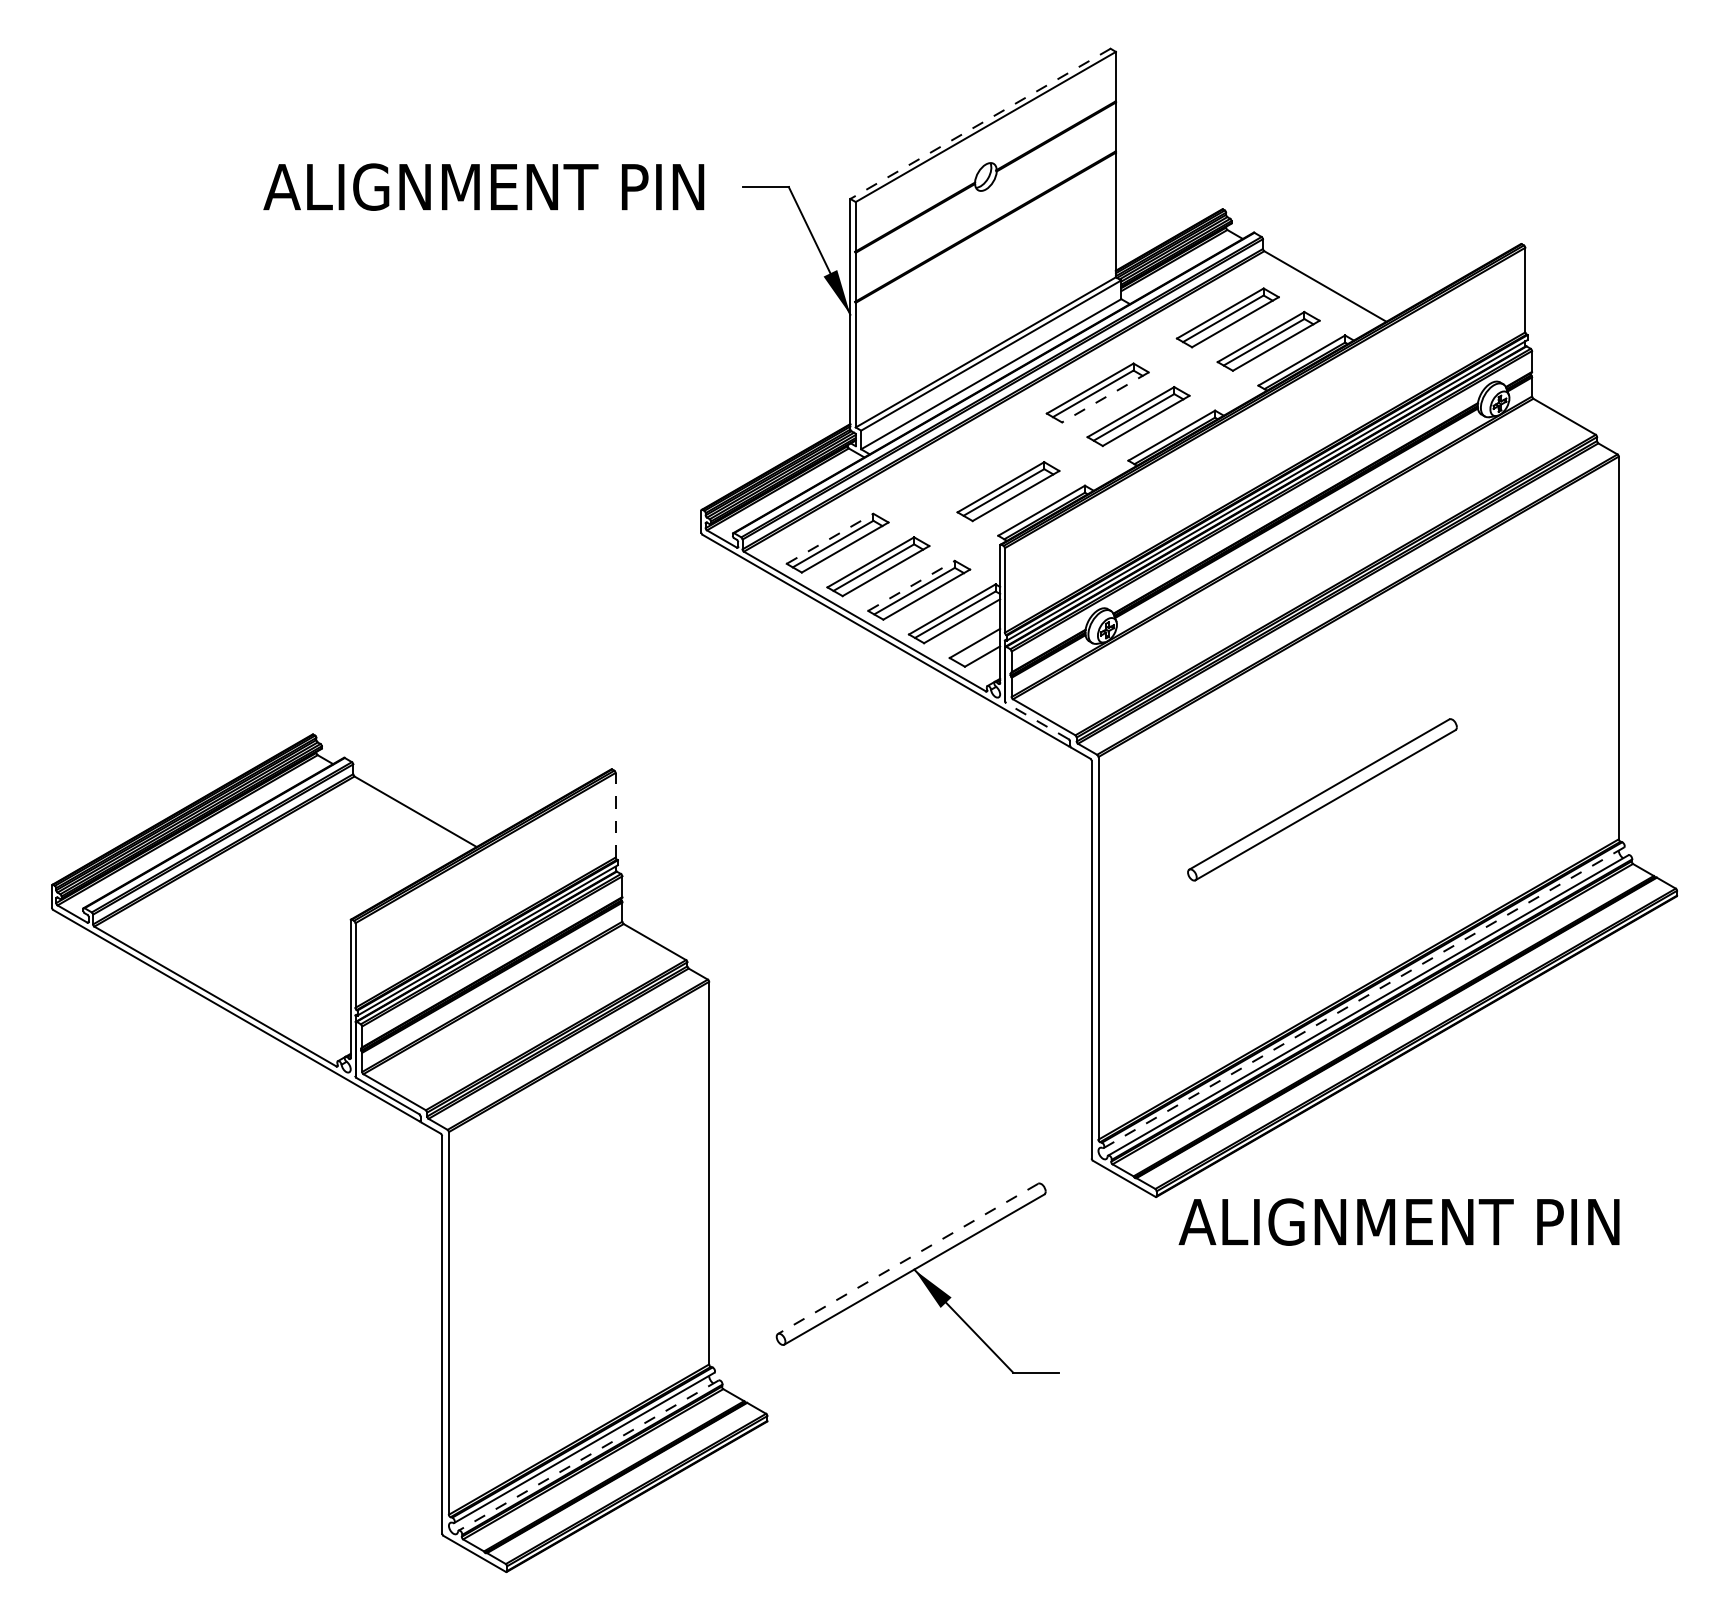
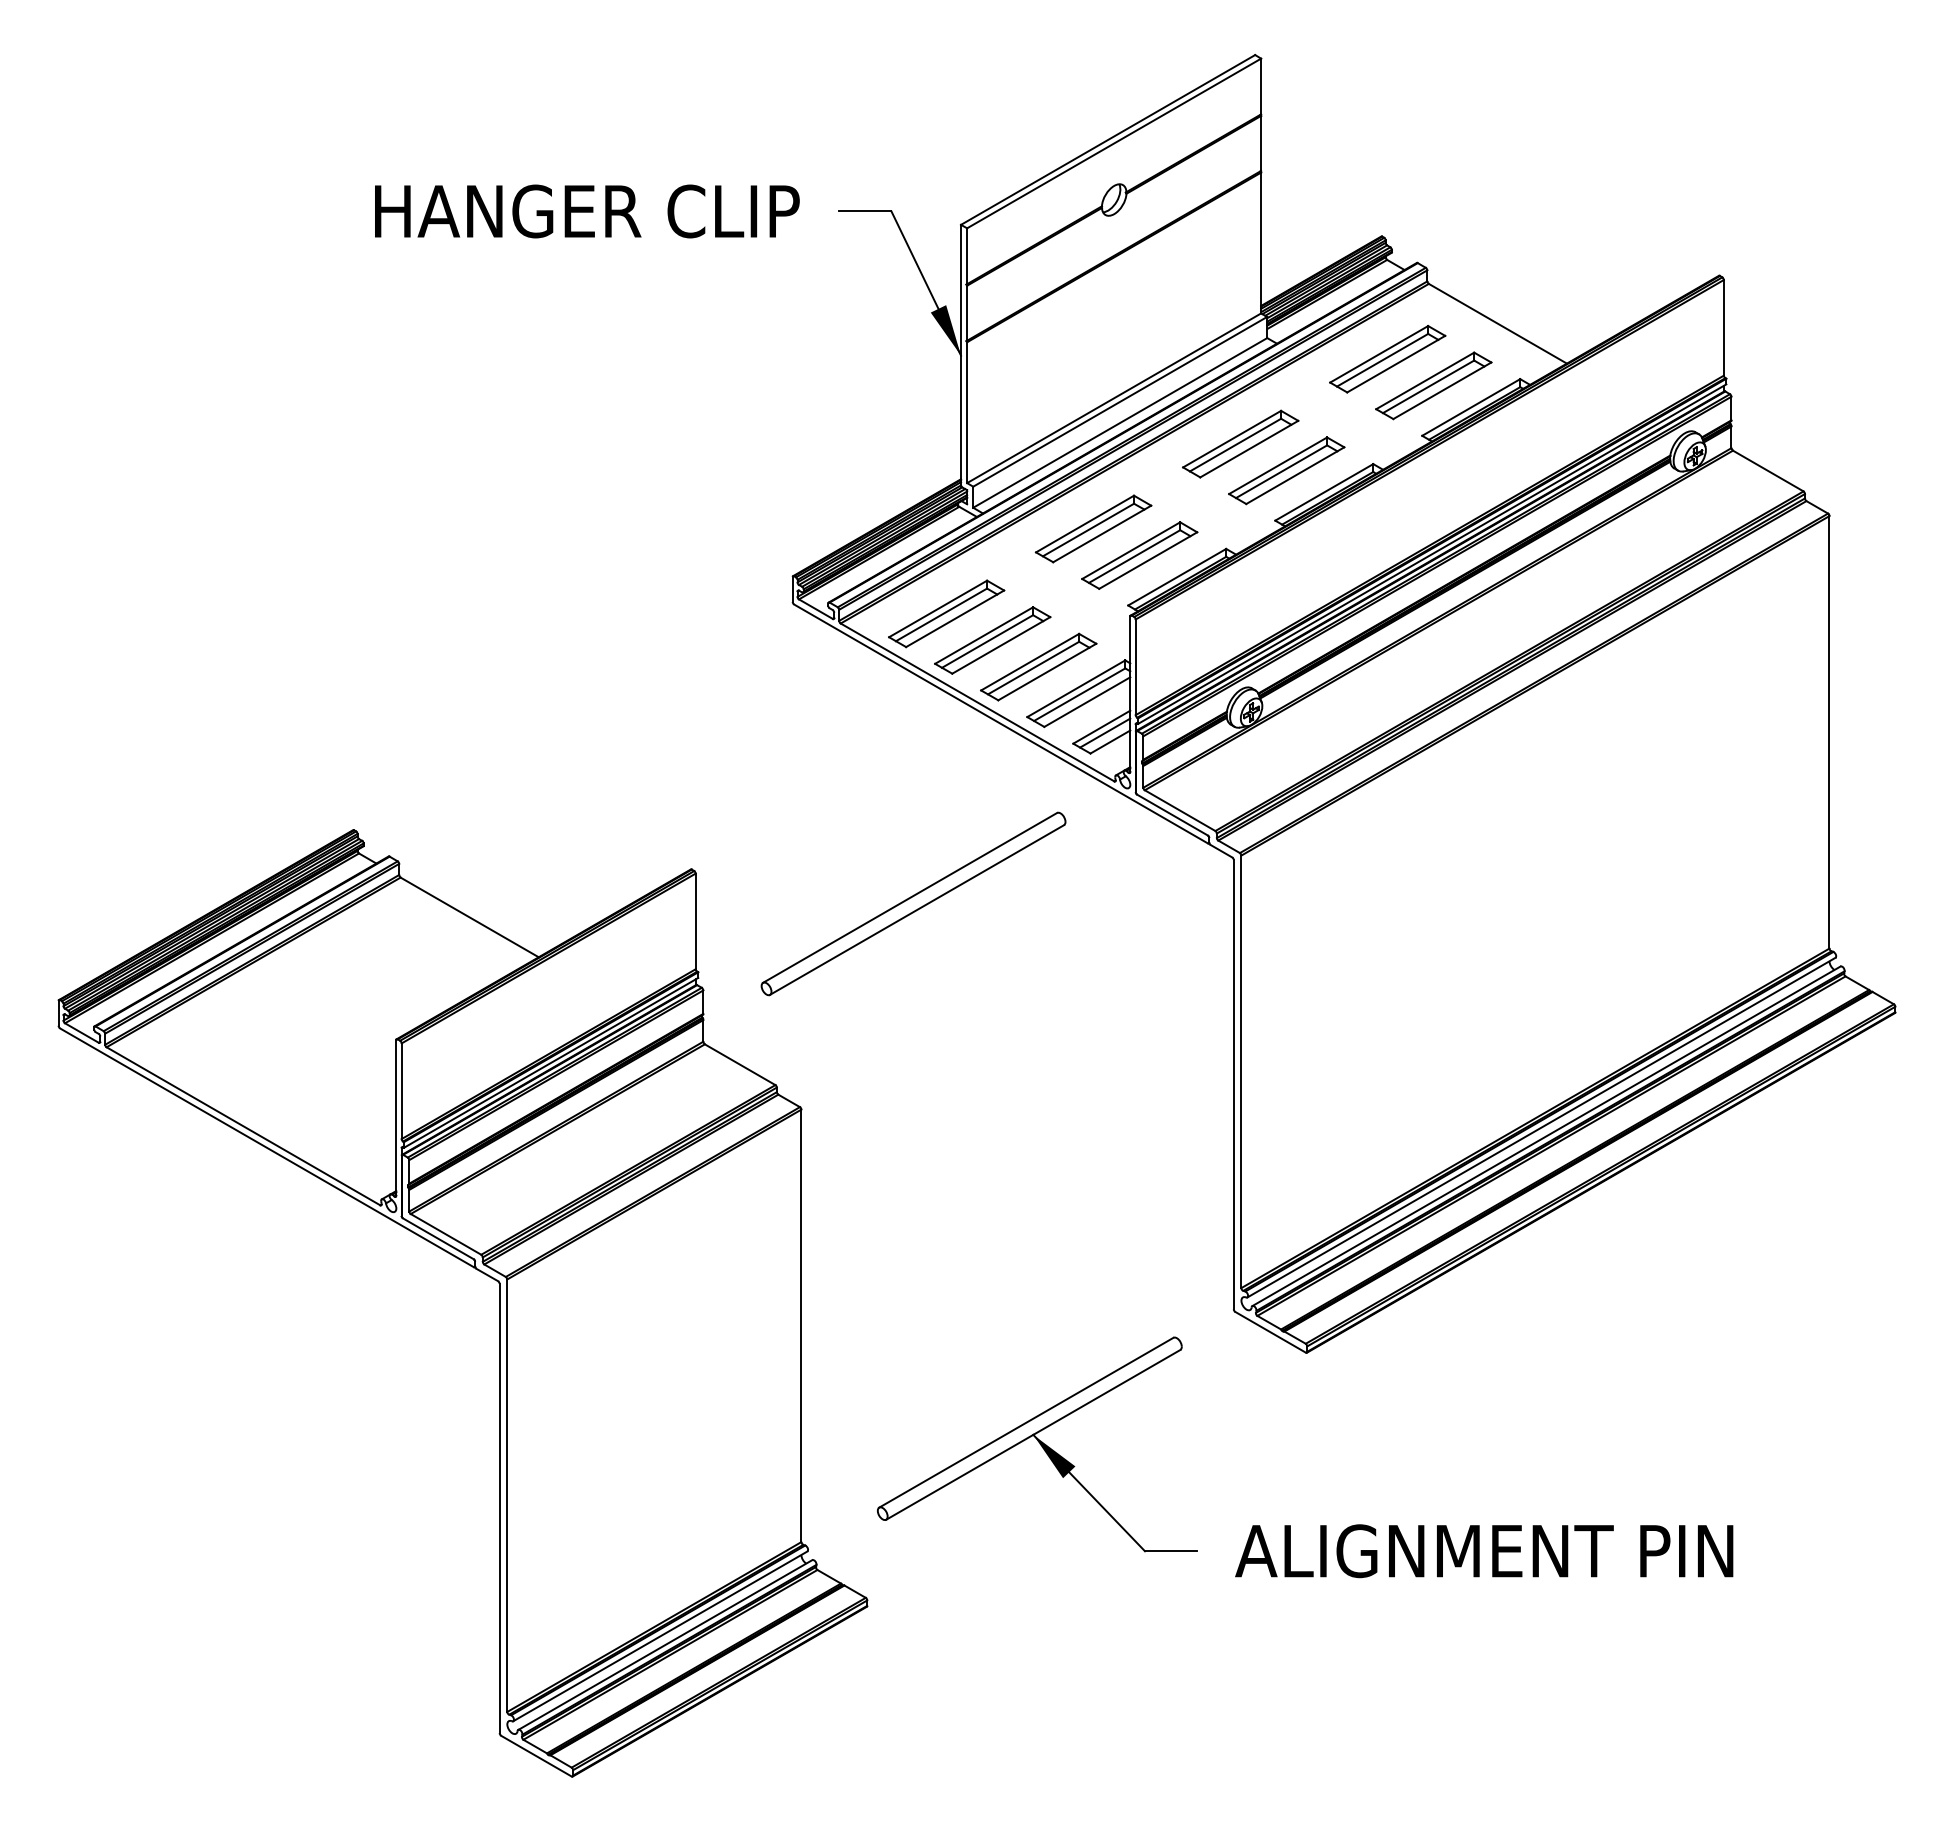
line: (980, 123) -> (1108, 139), dashed -> solid
text: (485, 187) -> (548, 211), ALIGNMENT PIN -> HANGER CLIP
line: (1105, 397) -> (1249, 449), dashed -> solid
part: (967, 467) -> (1093, 528), added
line: (830, 538) -> (938, 608), dashed -> solid
line: (911, 586) -> (1030, 662), dashed -> solid
line: (978, 648) -> (1105, 732), added
line: (1037, 721) -> (1172, 815), dashed -> solid
part: (1322, 799) -> (913, 903), moved
line: (615, 815) -> (695, 921), dashed -> solid
line: (1363, 997) -> (1541, 1127), dashed -> solid
text: (1399, 1222) -> (1484, 1551), moved
line: (908, 1258) -> (1026, 1422), dashed -> solid
line: (588, 1455) -> (665, 1645), dashed -> solid

